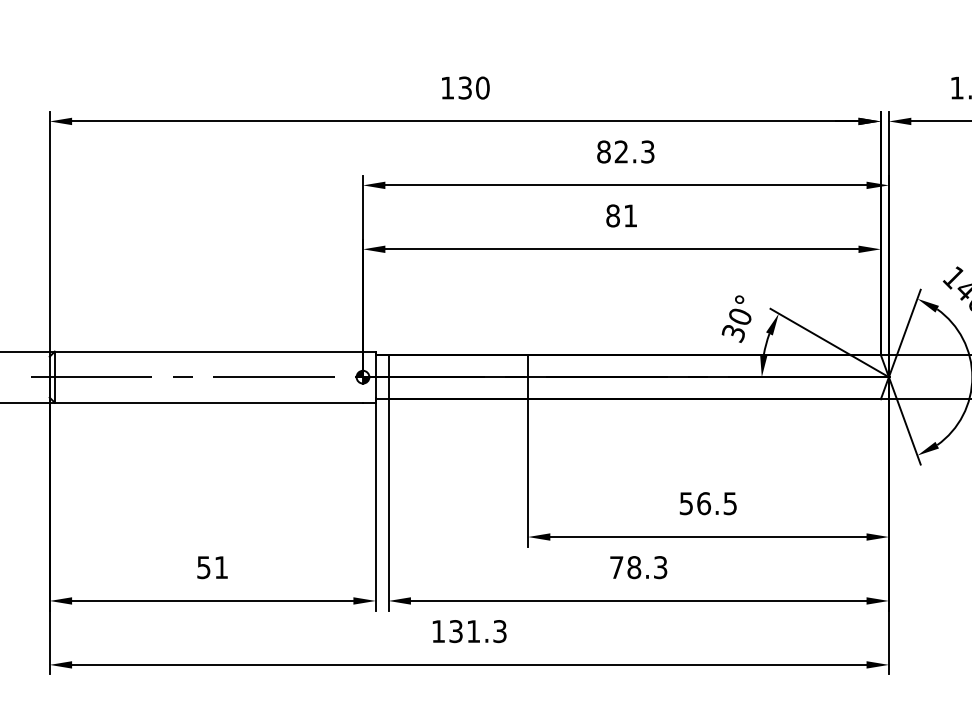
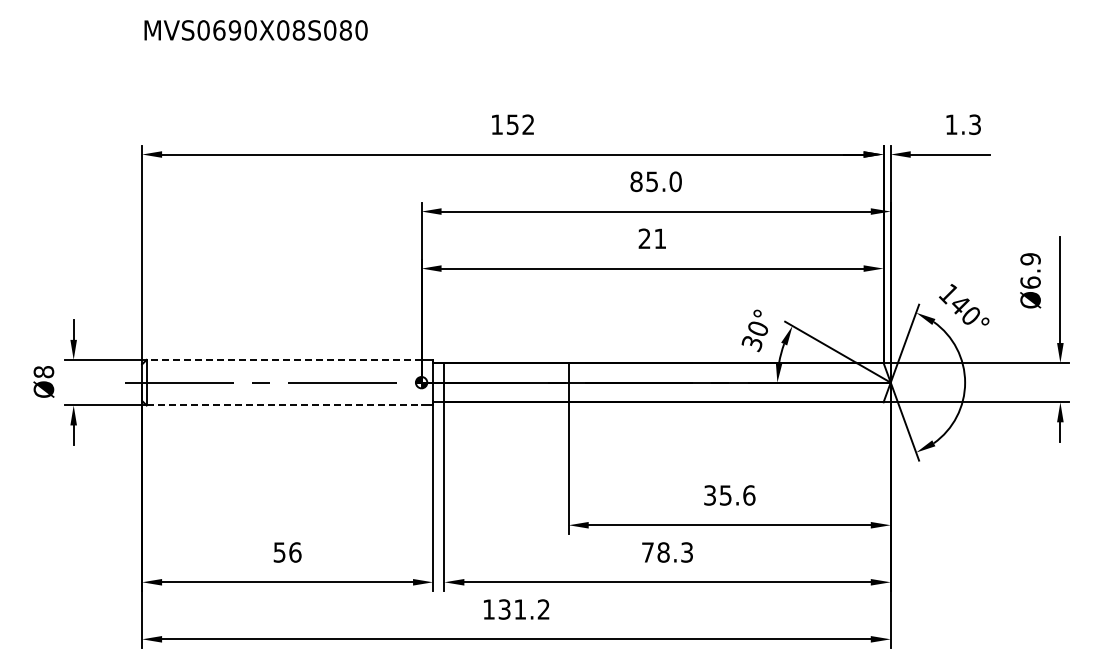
text: (473, 87) -> (520, 124), 130 -> 152
text: (634, 151) -> (663, 181), 82.3 -> 85.0
text: (612, 215) -> (644, 238), 81 -> 21
line: (208, 351) -> (283, 359), solid -> dashed
line: (209, 402) -> (284, 405), solid -> dashed
text: (708, 503) -> (729, 495), 56.5 -> 35.6
text: (221, 567) -> (295, 552), 51 -> 56
text: (499, 631) -> (543, 609), 131.3 -> 131.2

